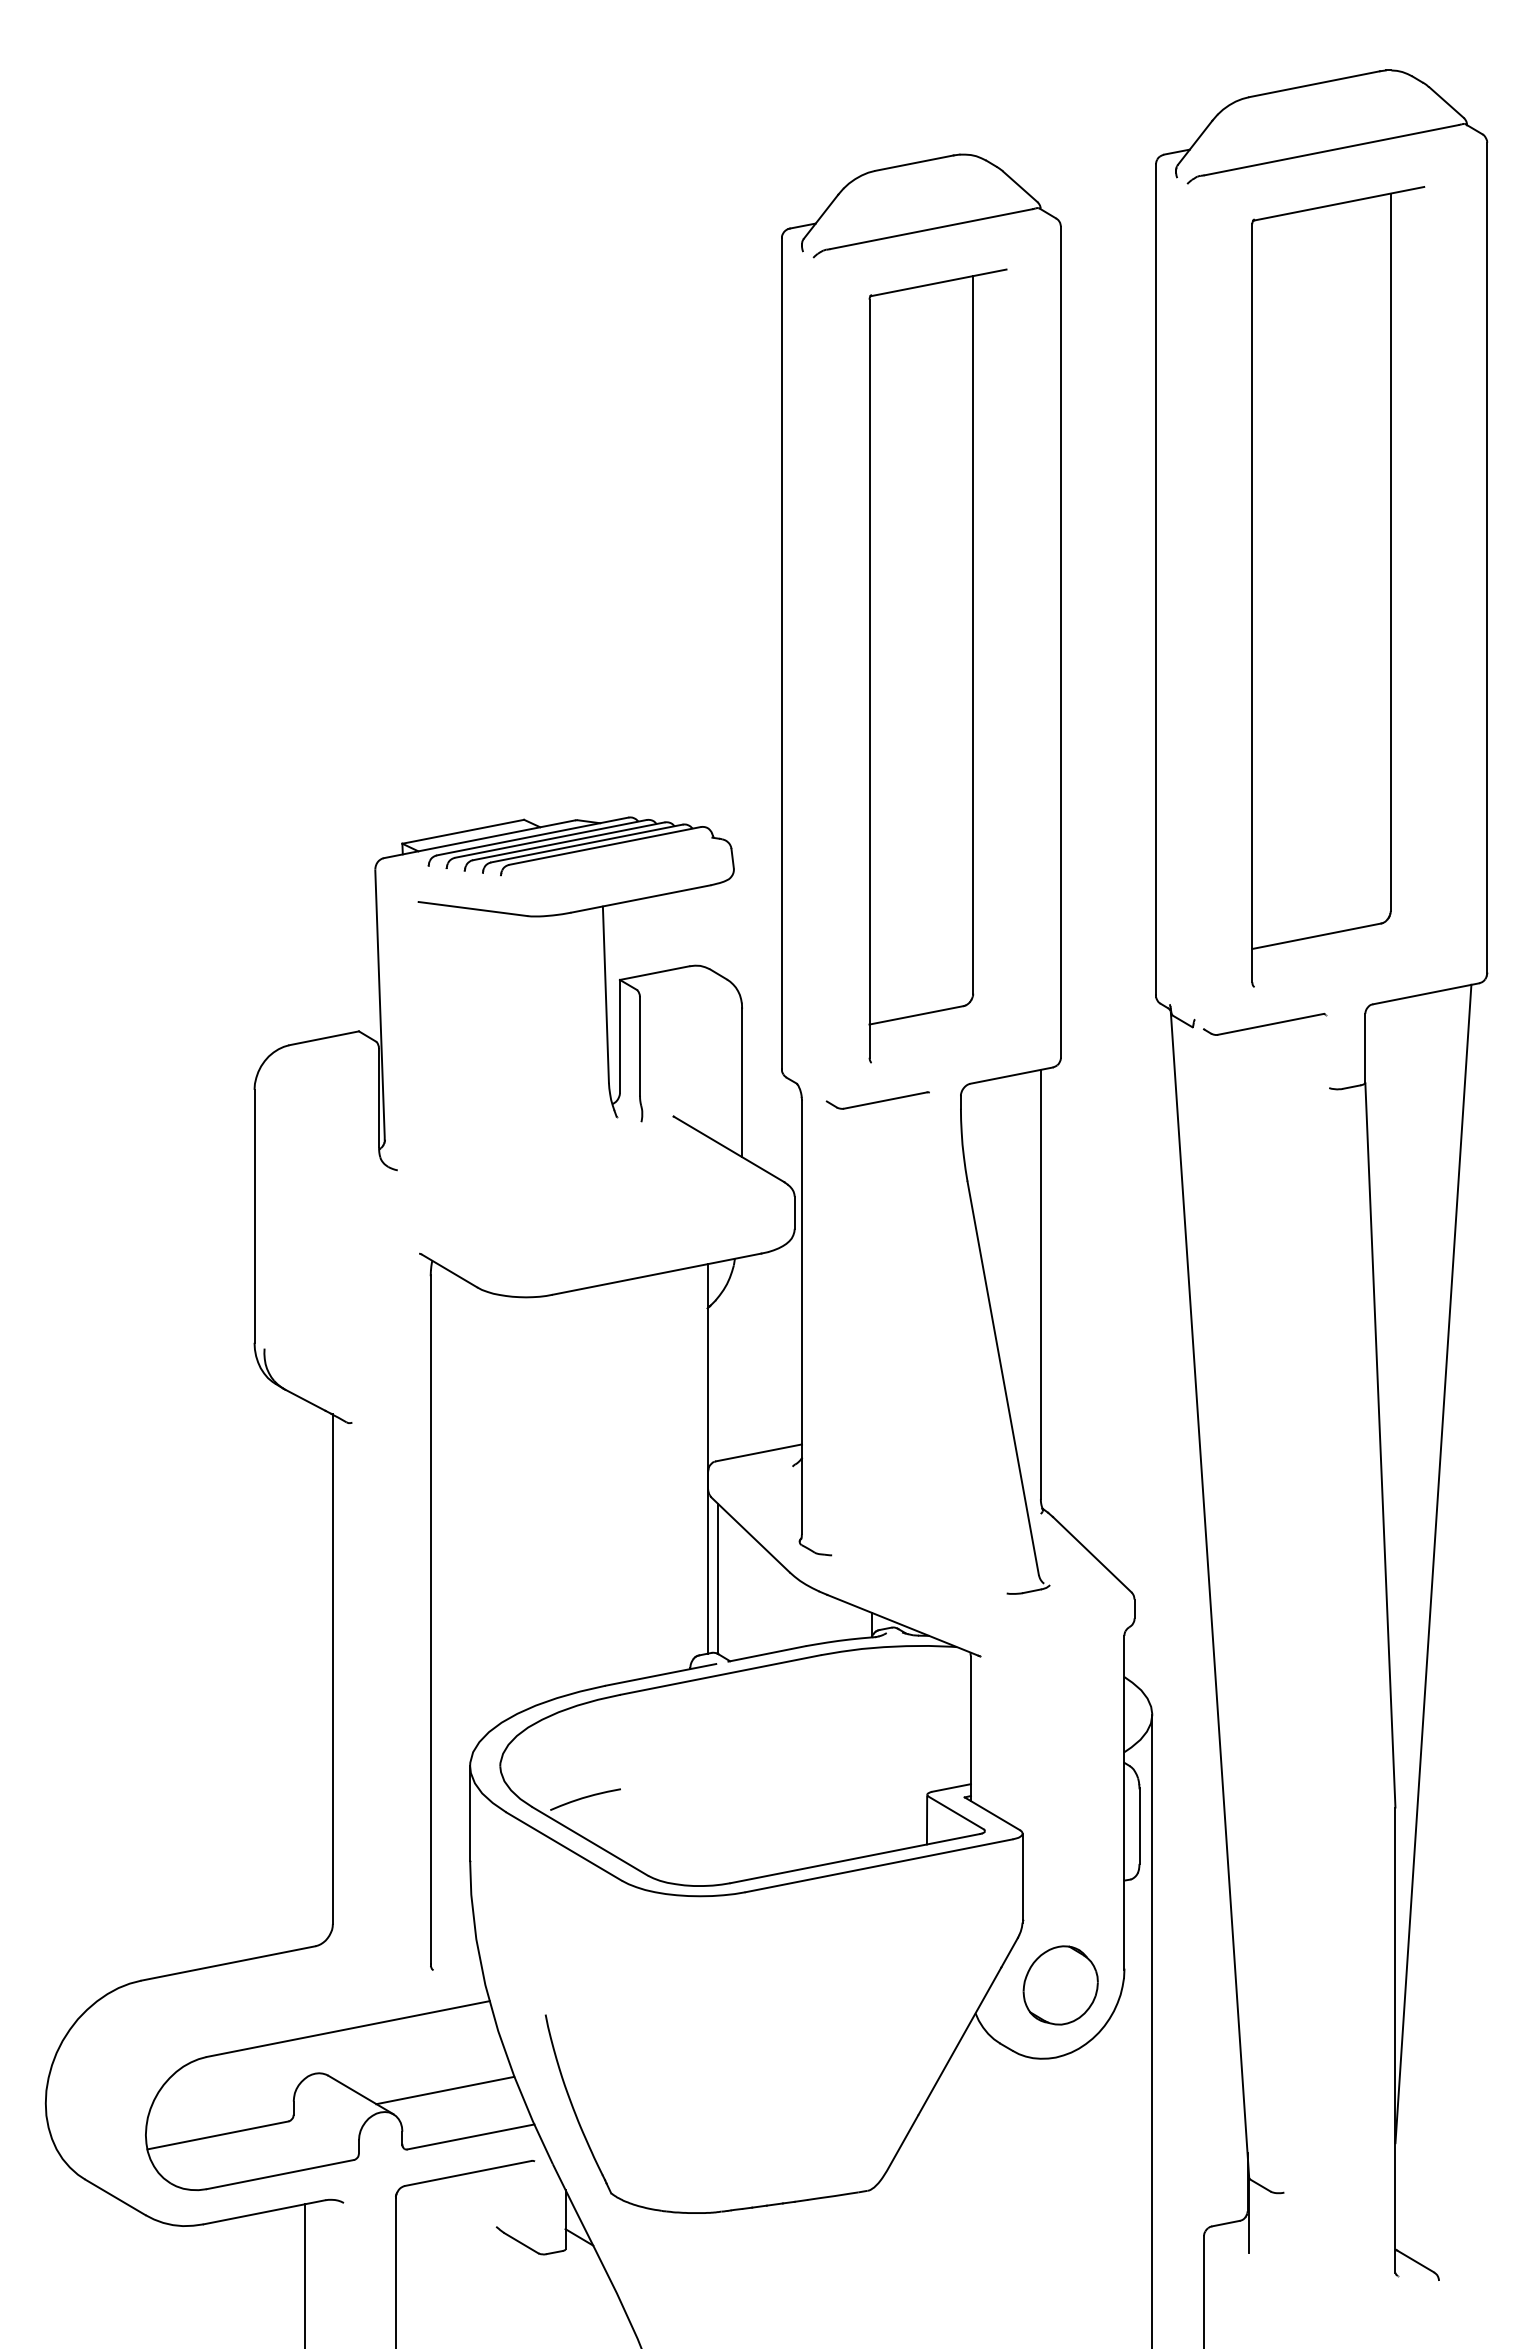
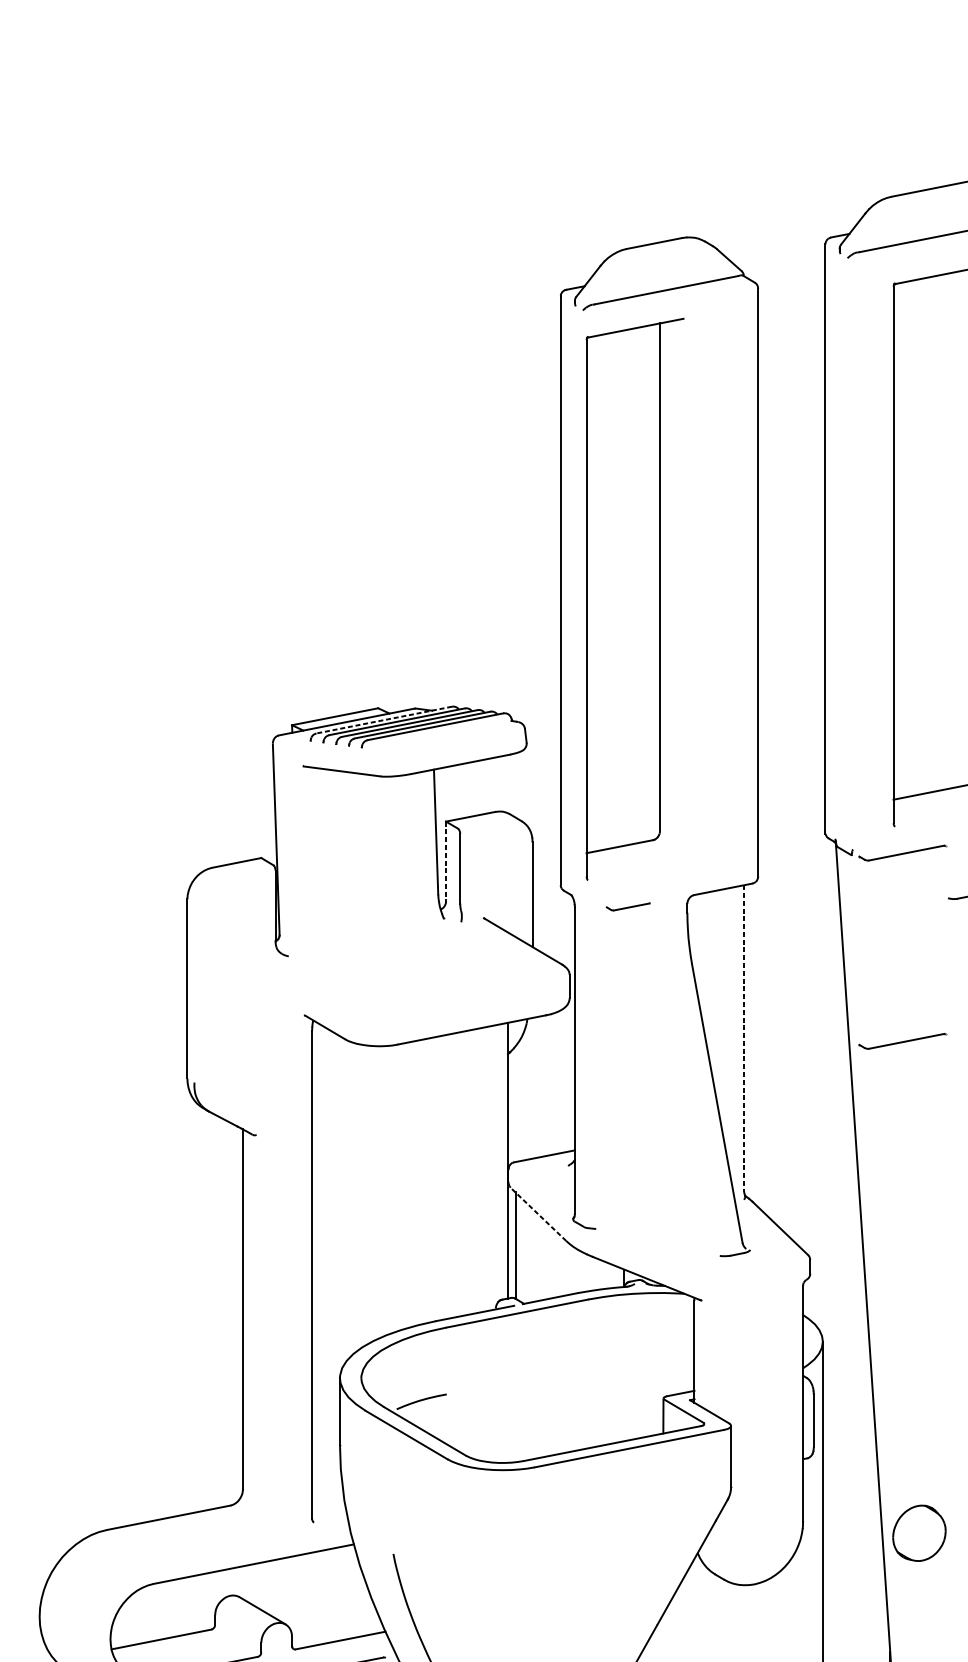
part: (937, 665) -> (634, 599), moved
line: (532, 836) -> (384, 720), solid -> dashed
line: (619, 1036) -> (445, 861), solid -> dashed
part: (877, 1100) -> (628, 906), size x0.6
line: (1040, 1284) -> (743, 1037), solid -> dashed
part: (1265, 1289) -> (902, 1040), added
line: (750, 1534) -> (538, 1214), solid -> dashed
part: (1060, 1985) -> (919, 1533), moved
line: (445, 2090) -> (322, 1607), removed

